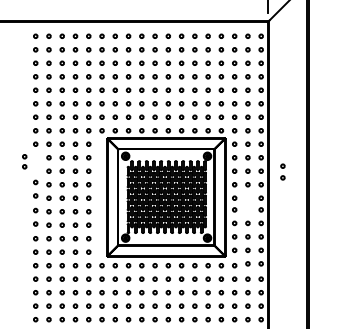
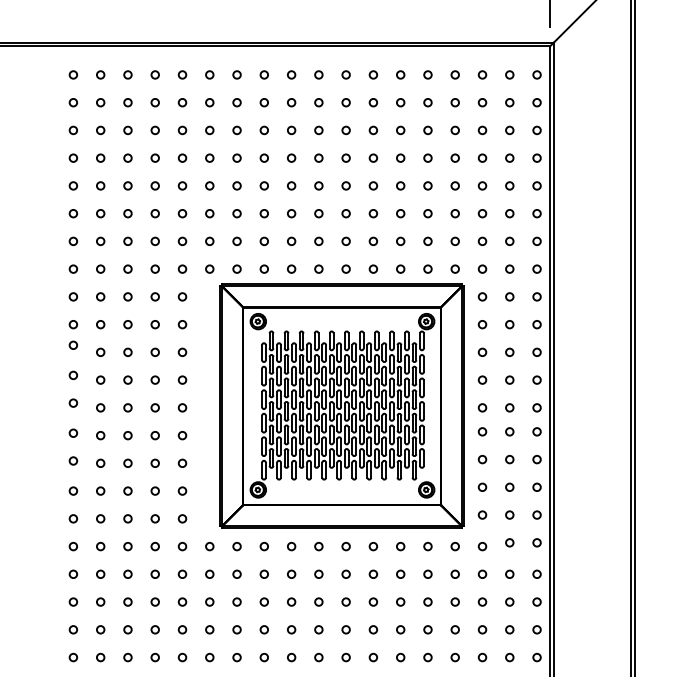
part: (24, 161) -> (72, 334), moved
part: (282, 171) -> (508, 418), moved

